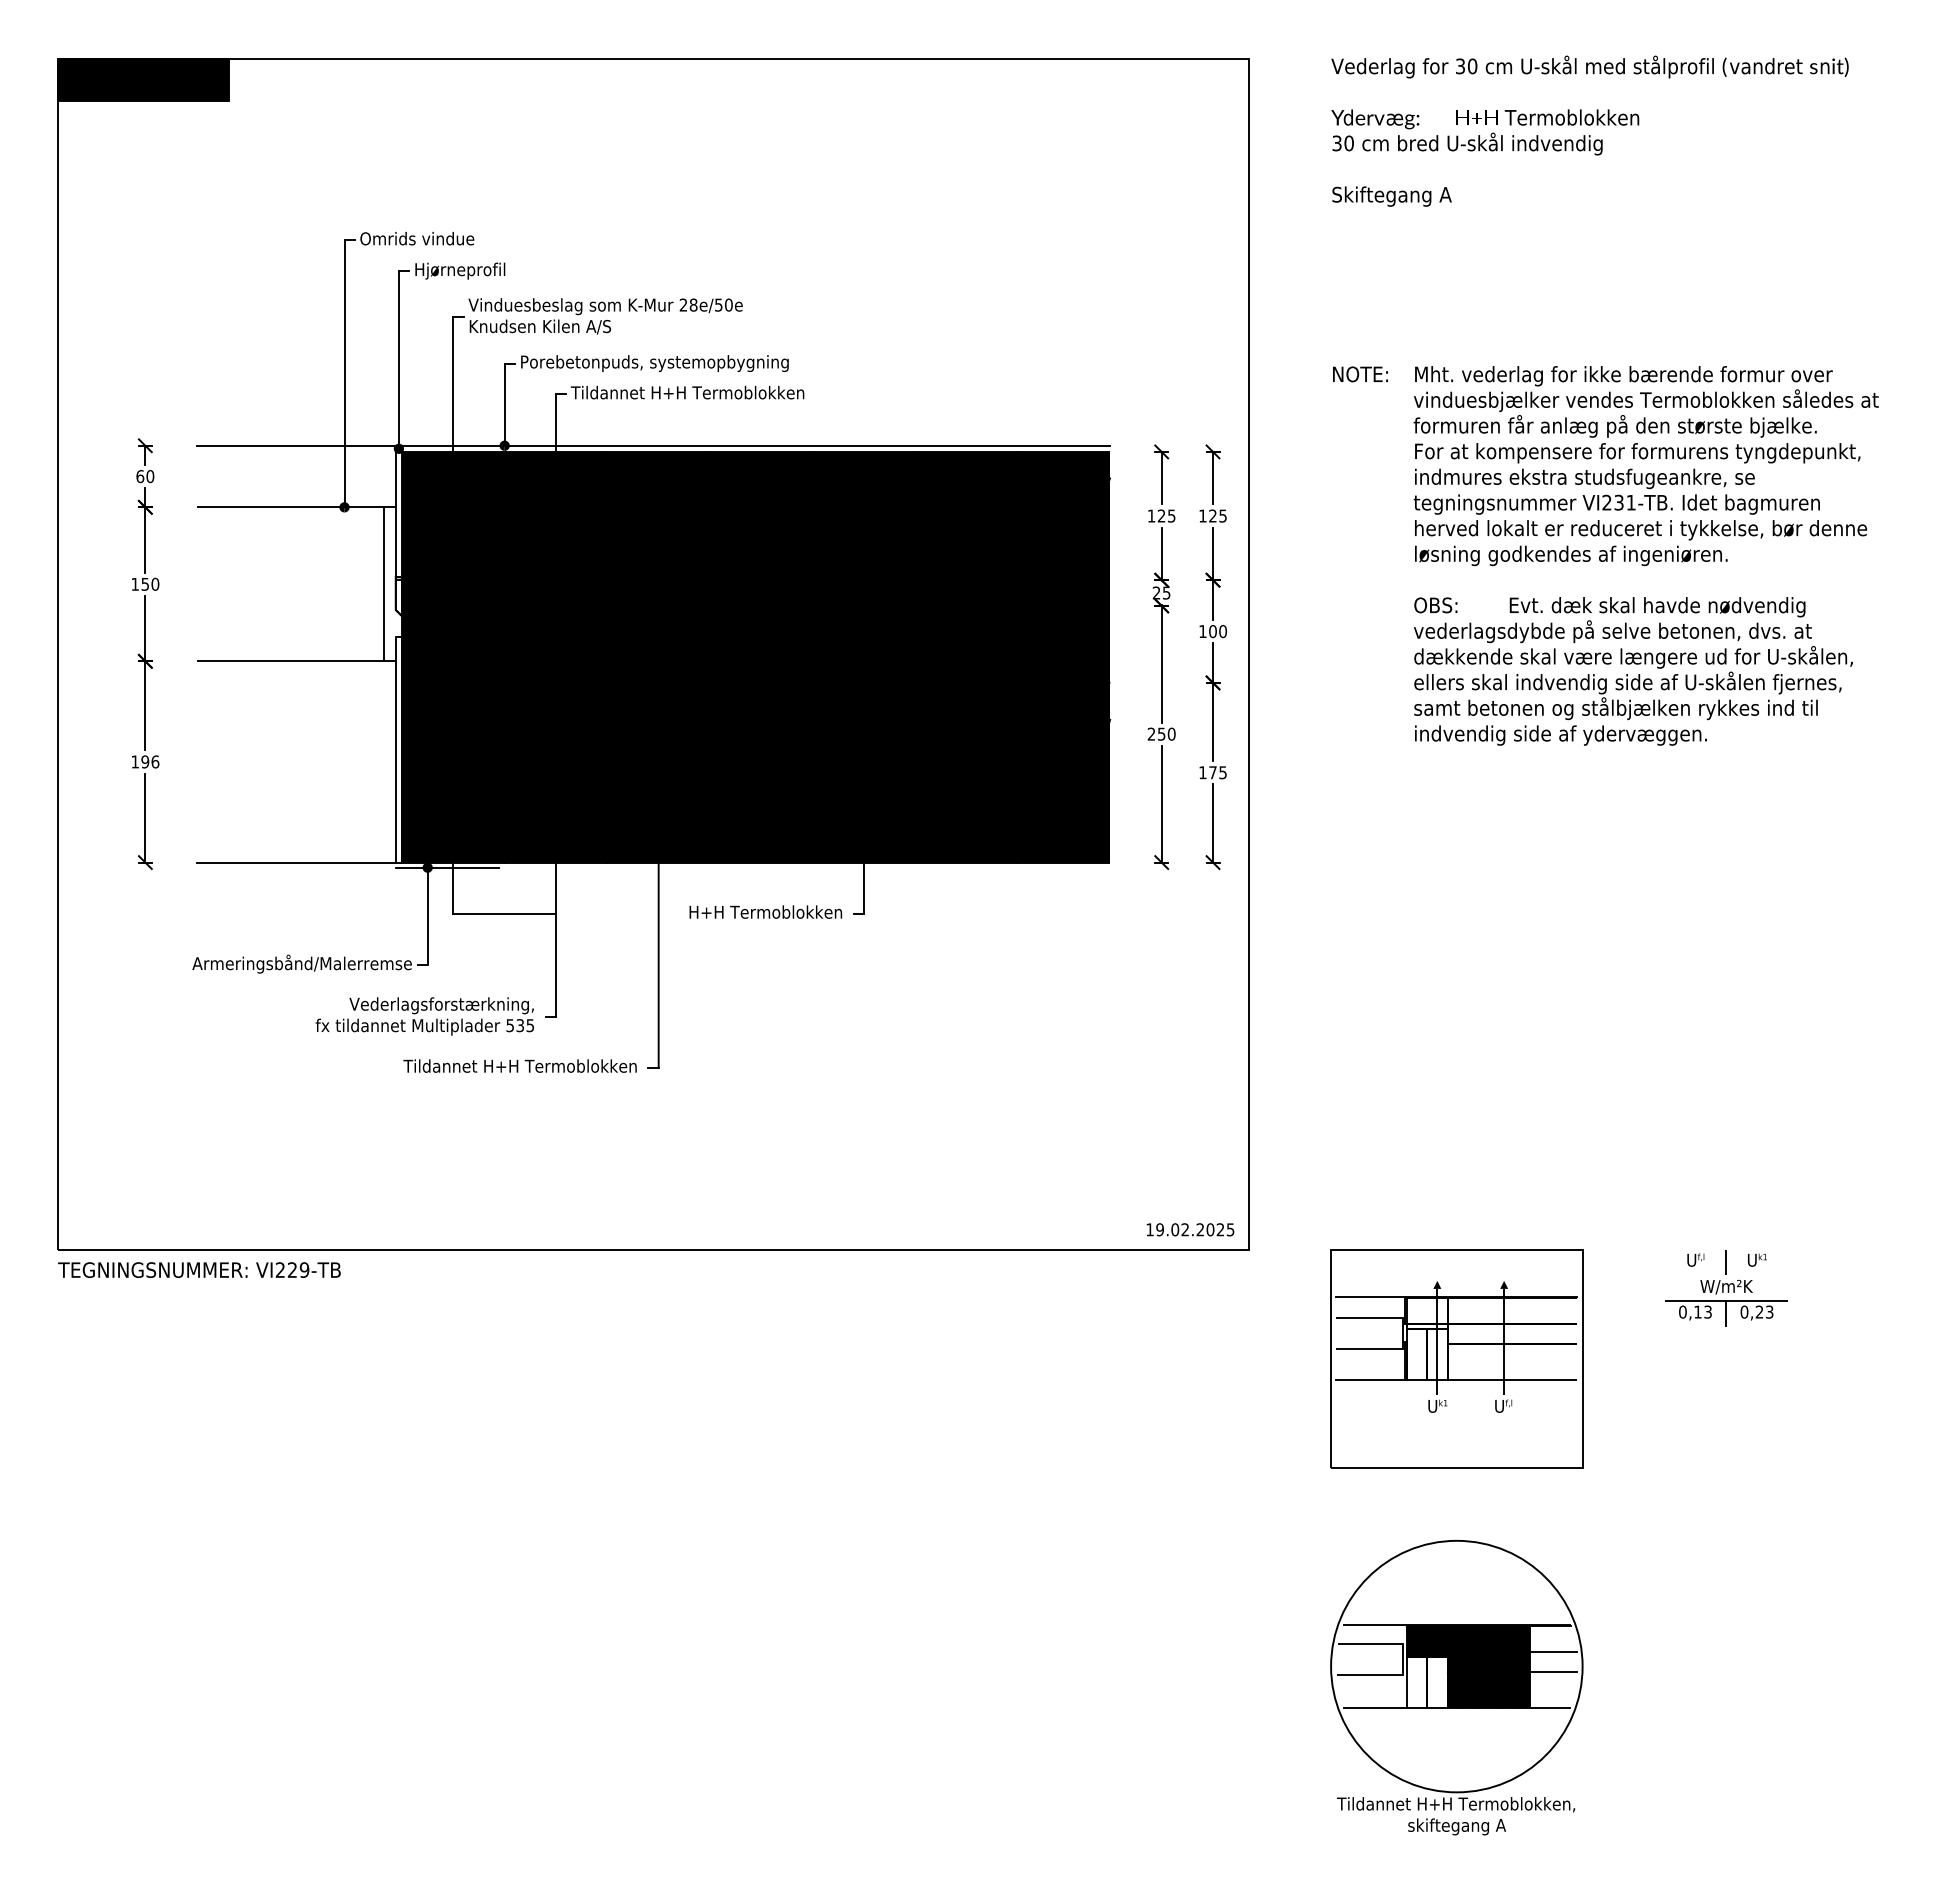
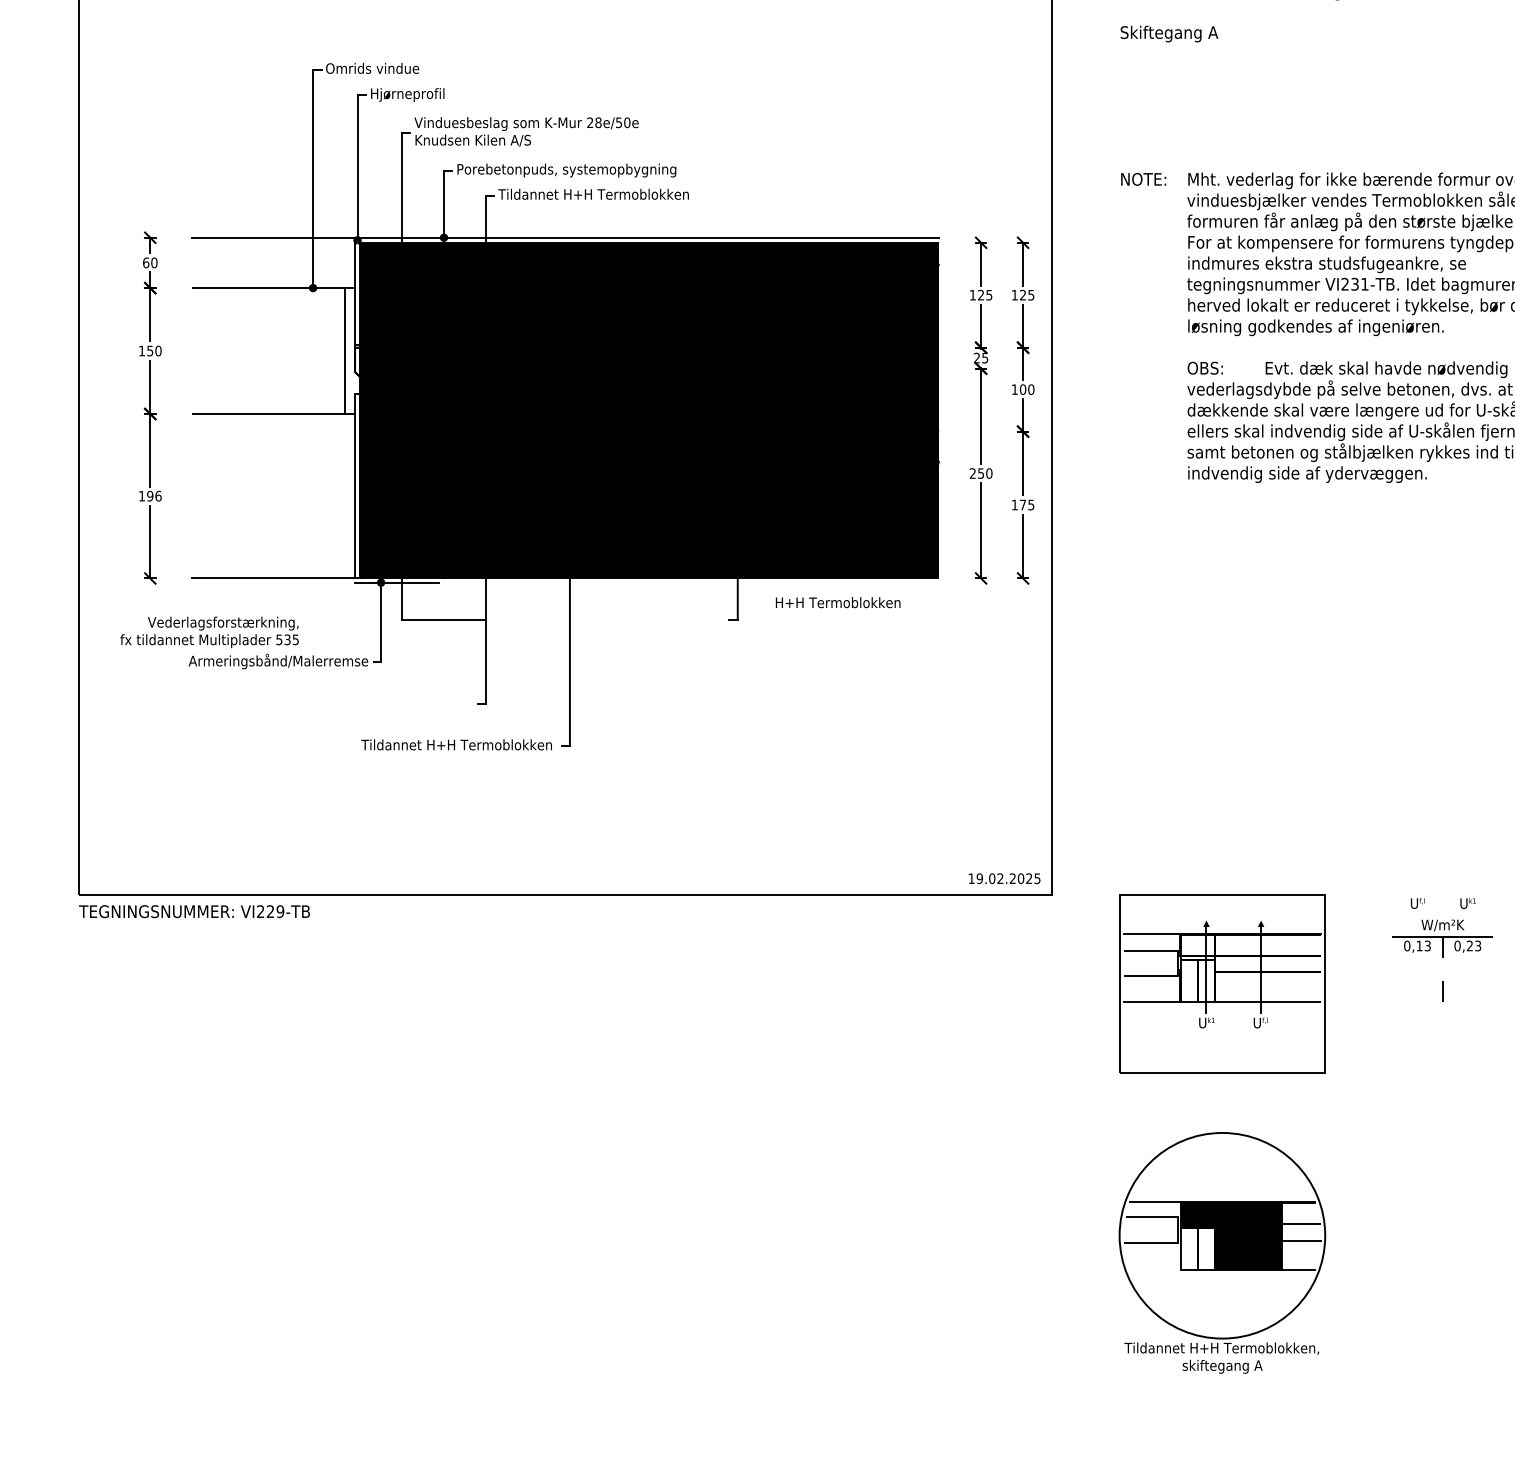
text: (765, 911) -> (837, 602), moved
text: (424, 1016) -> (209, 632), moved
line: (1725, 1262) -> (1442, 991), moved
line: (1374, 1708) -> (1155, 1270), removed

